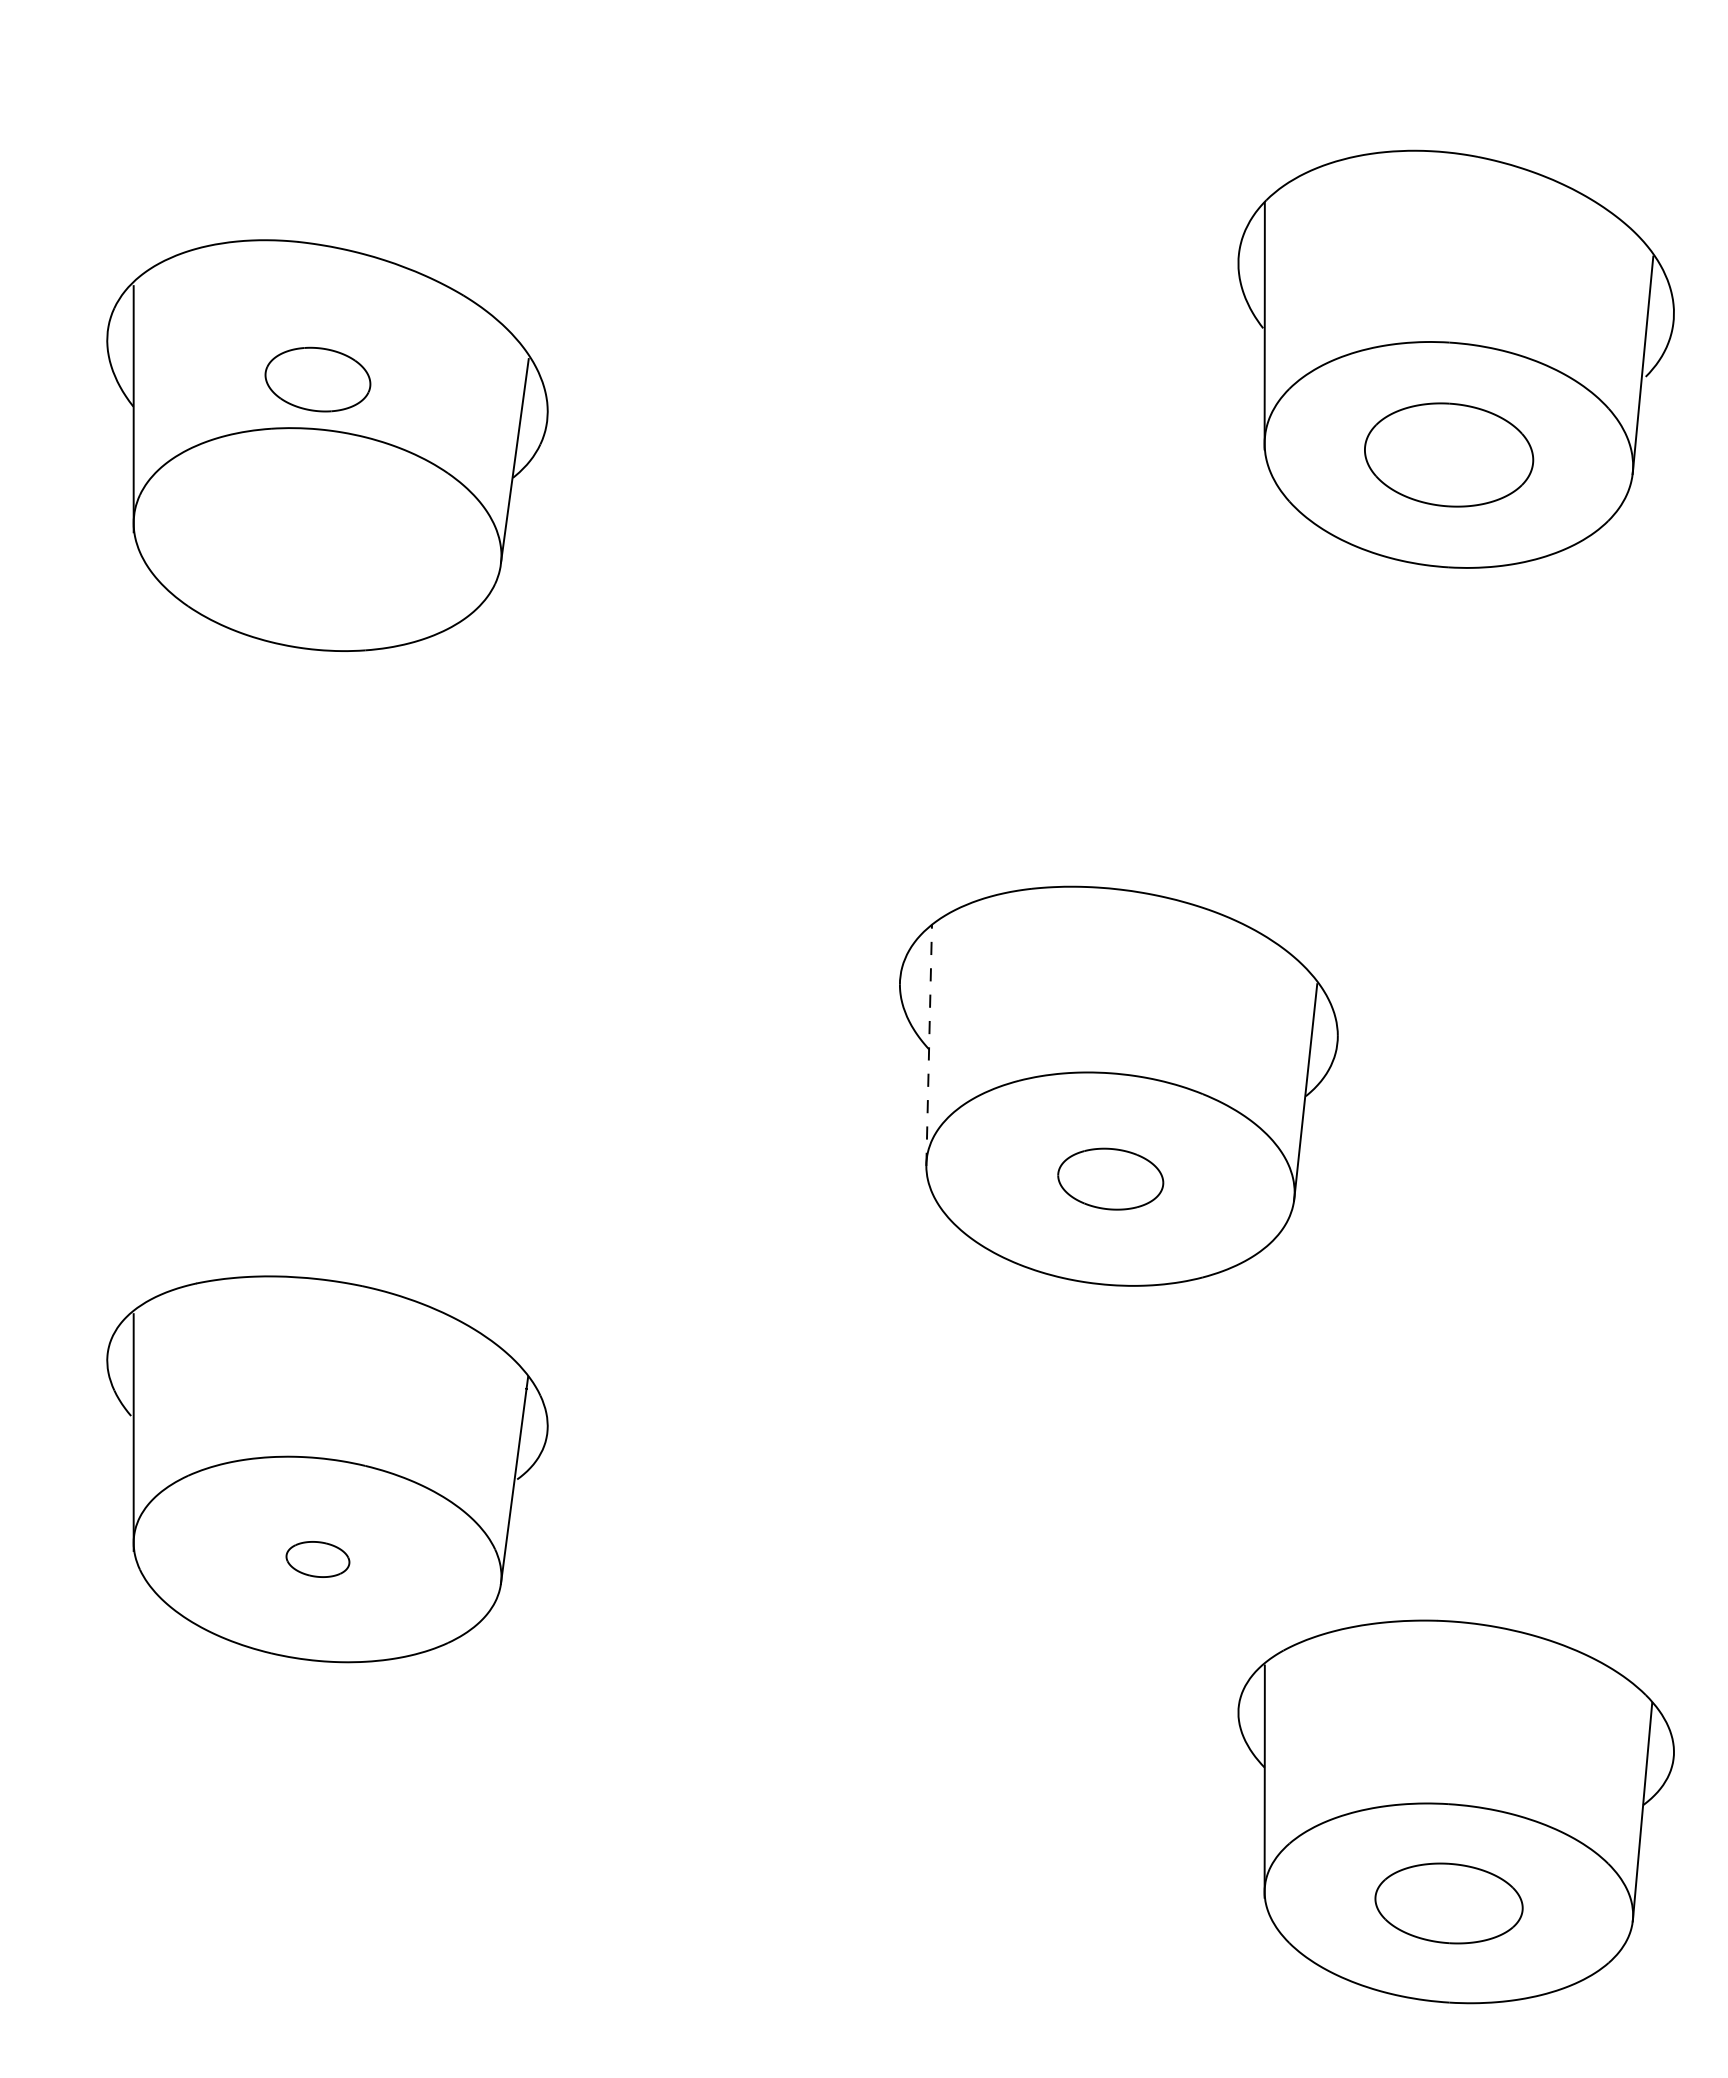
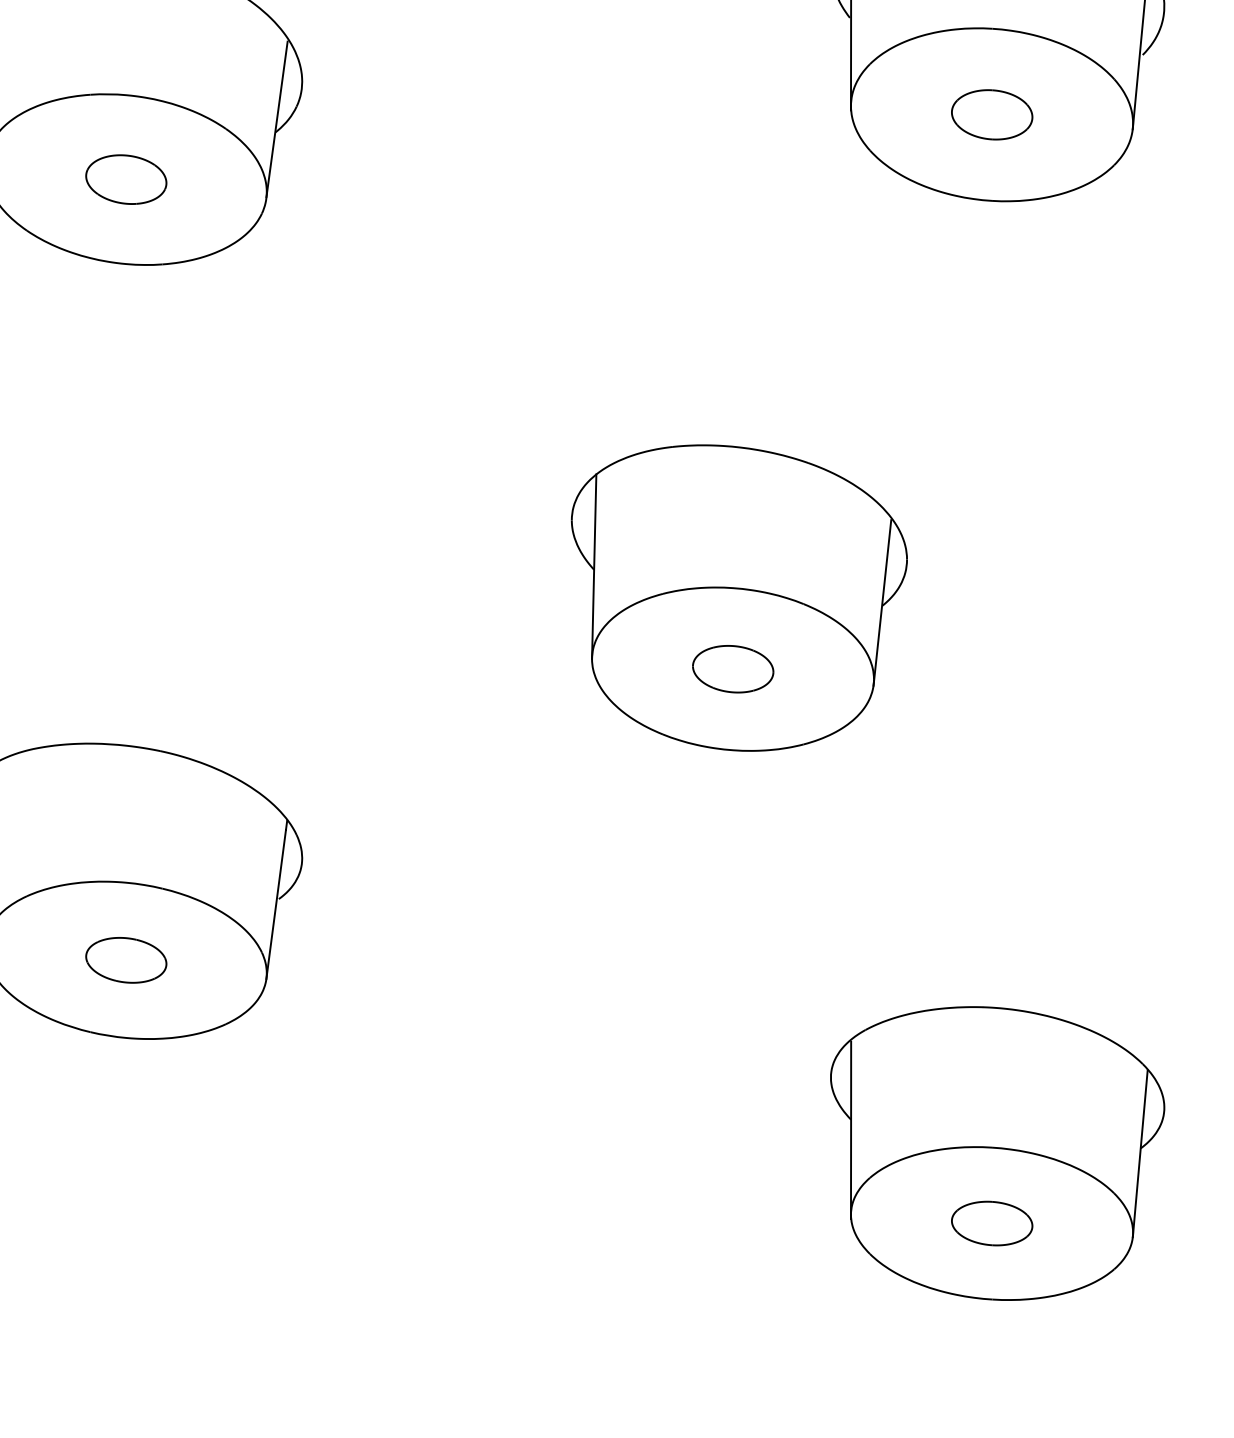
part: (317, 379) -> (125, 179), moved
part: (1448, 454) -> (991, 114), size x0.62
line: (929, 1045) -> (594, 566), dashed -> solid
part: (317, 1559) -> (125, 960), size x1.67
part: (1448, 1902) -> (991, 1222), size x0.71

